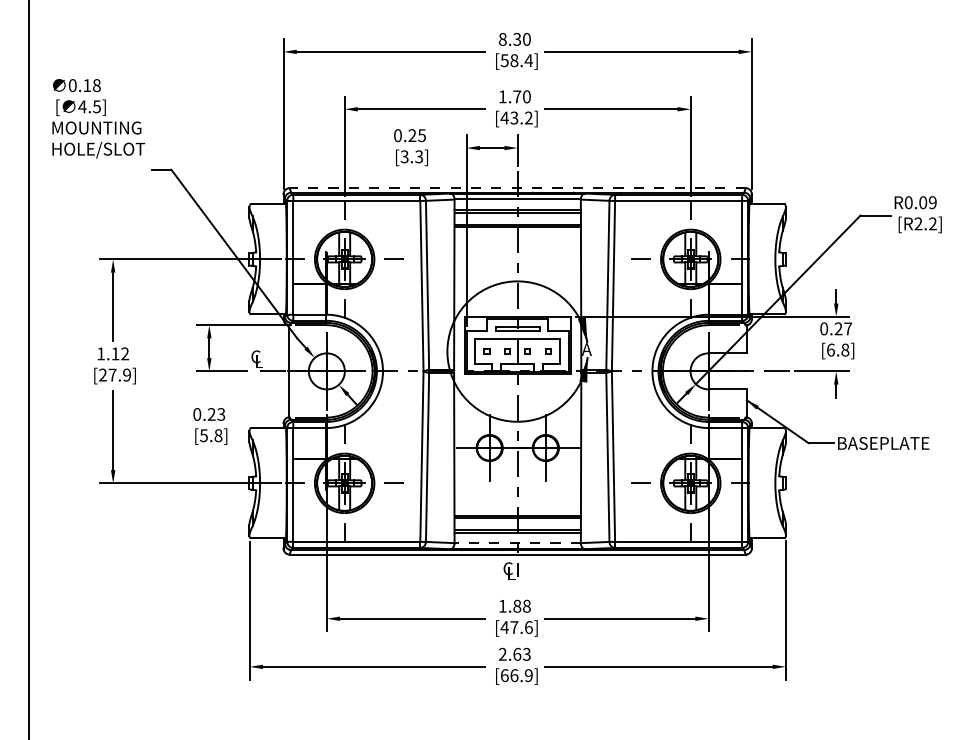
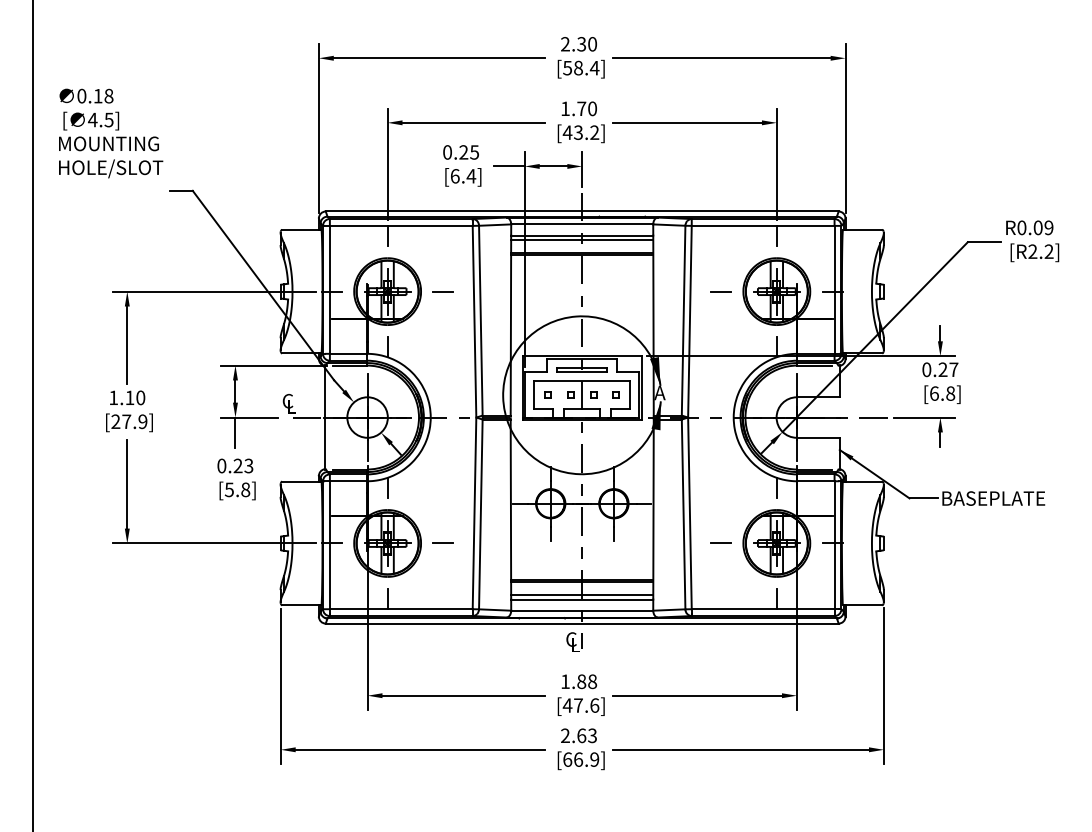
text: (502, 39) -> (565, 44), 8.30 -> 2.30
line: (452, 148) -> (508, 166), added
text: (411, 156) -> (462, 175), [3.3] -> [6.4]
line: (517, 188) -> (581, 211), dashed -> solid
text: (125, 353) -> (141, 397), 1.12 -> 1.10
line: (209, 384) -> (235, 432), added
line: (517, 543) -> (581, 611), dashed -> solid

